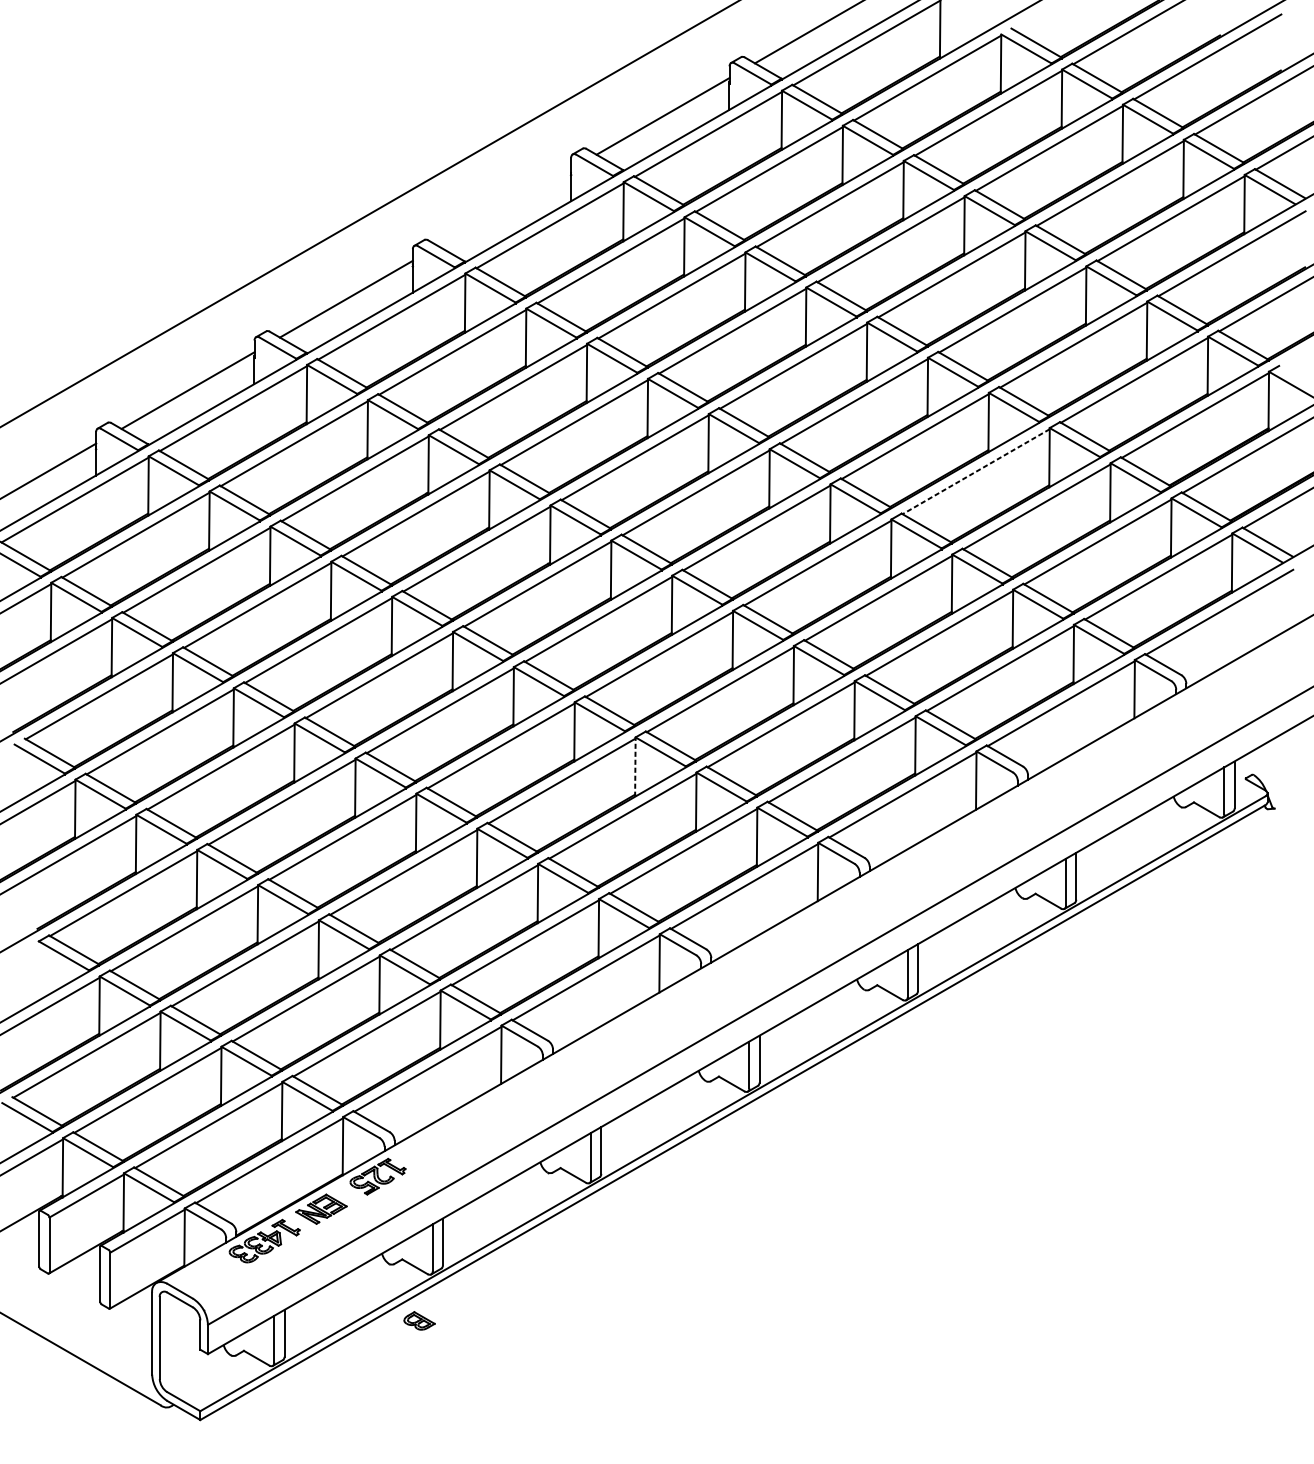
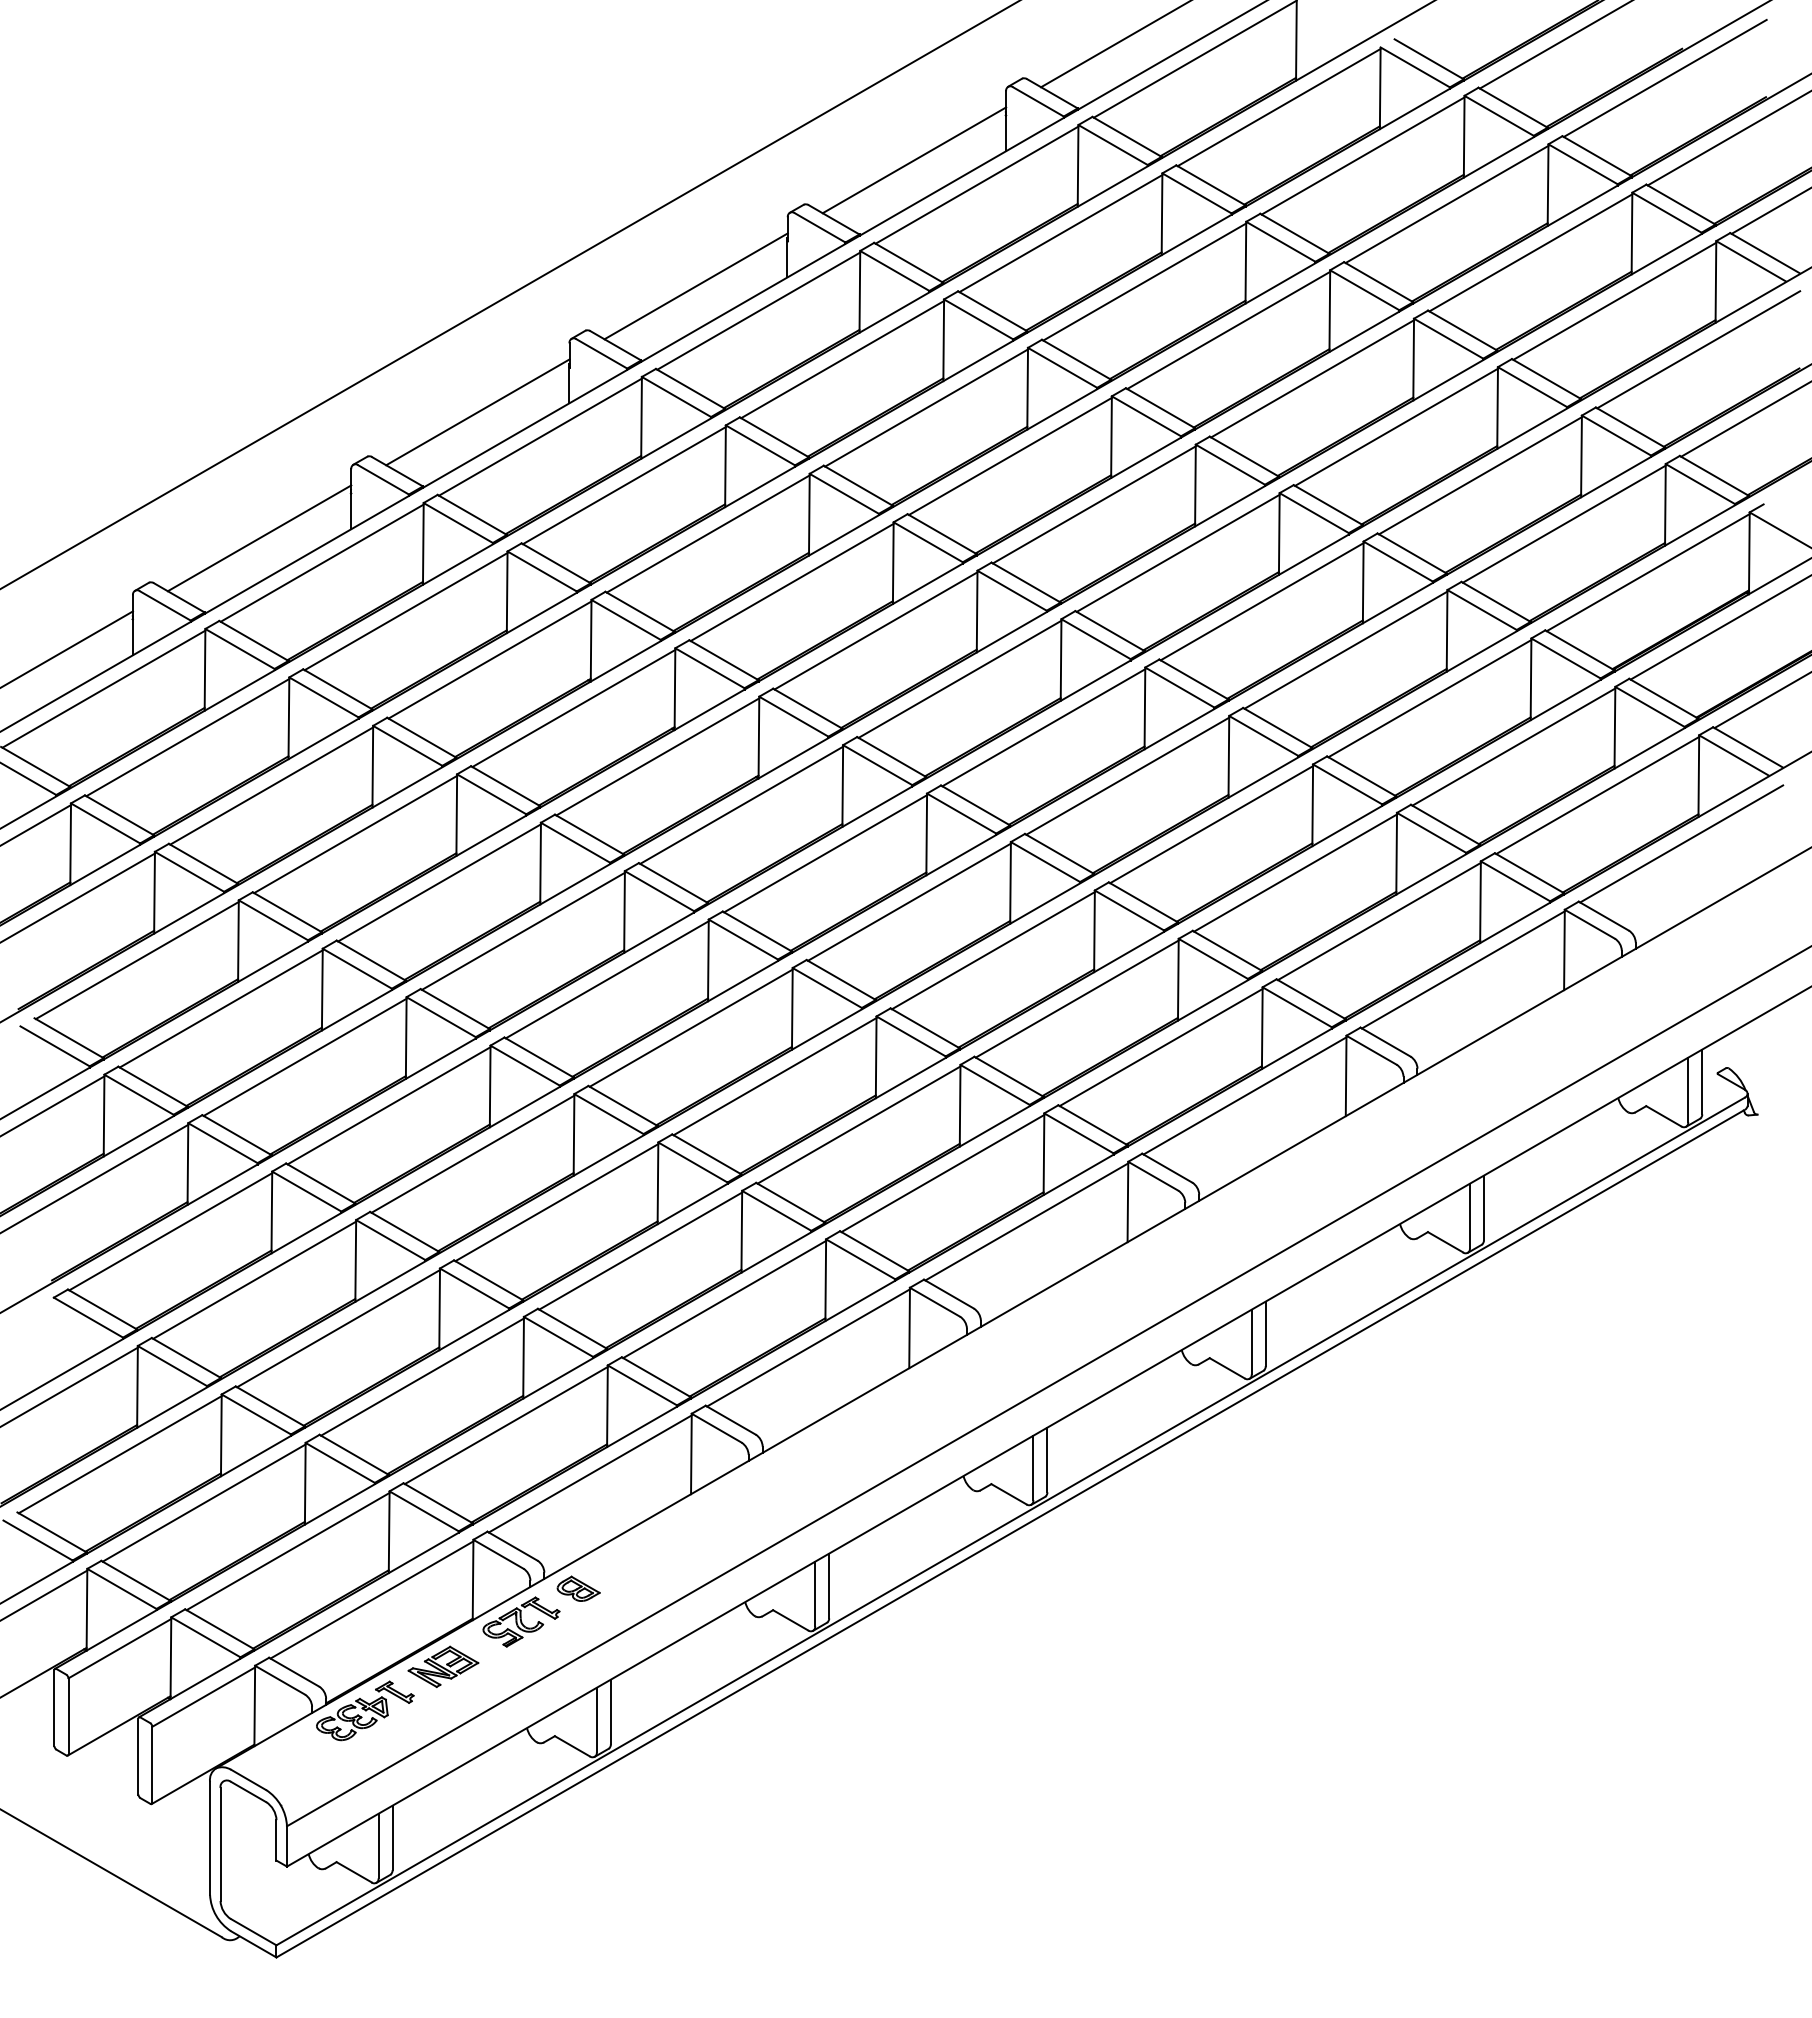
line: (504, 207) -> (695, 286), added
line: (975, 471) -> (1345, 650), dashed -> solid
line: (635, 767) -> (876, 1057), dashed -> solid
part: (419, 1320) -> (578, 1588), moved

